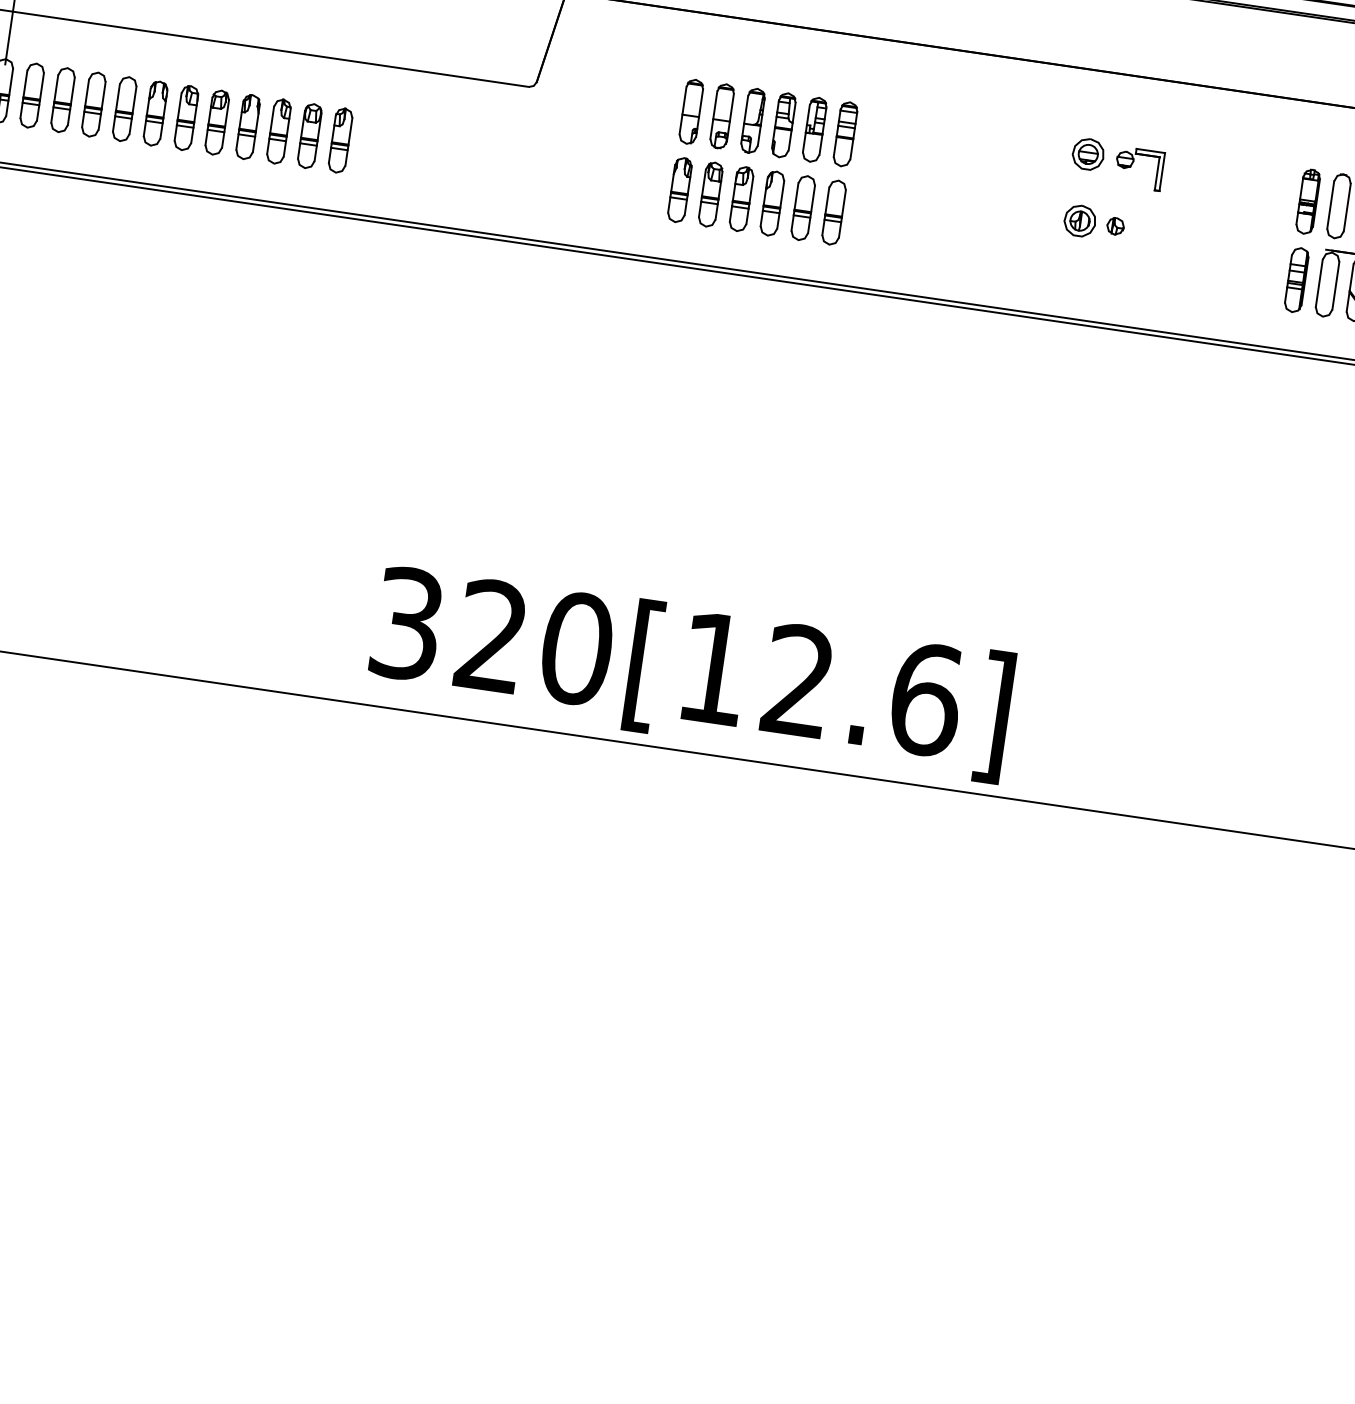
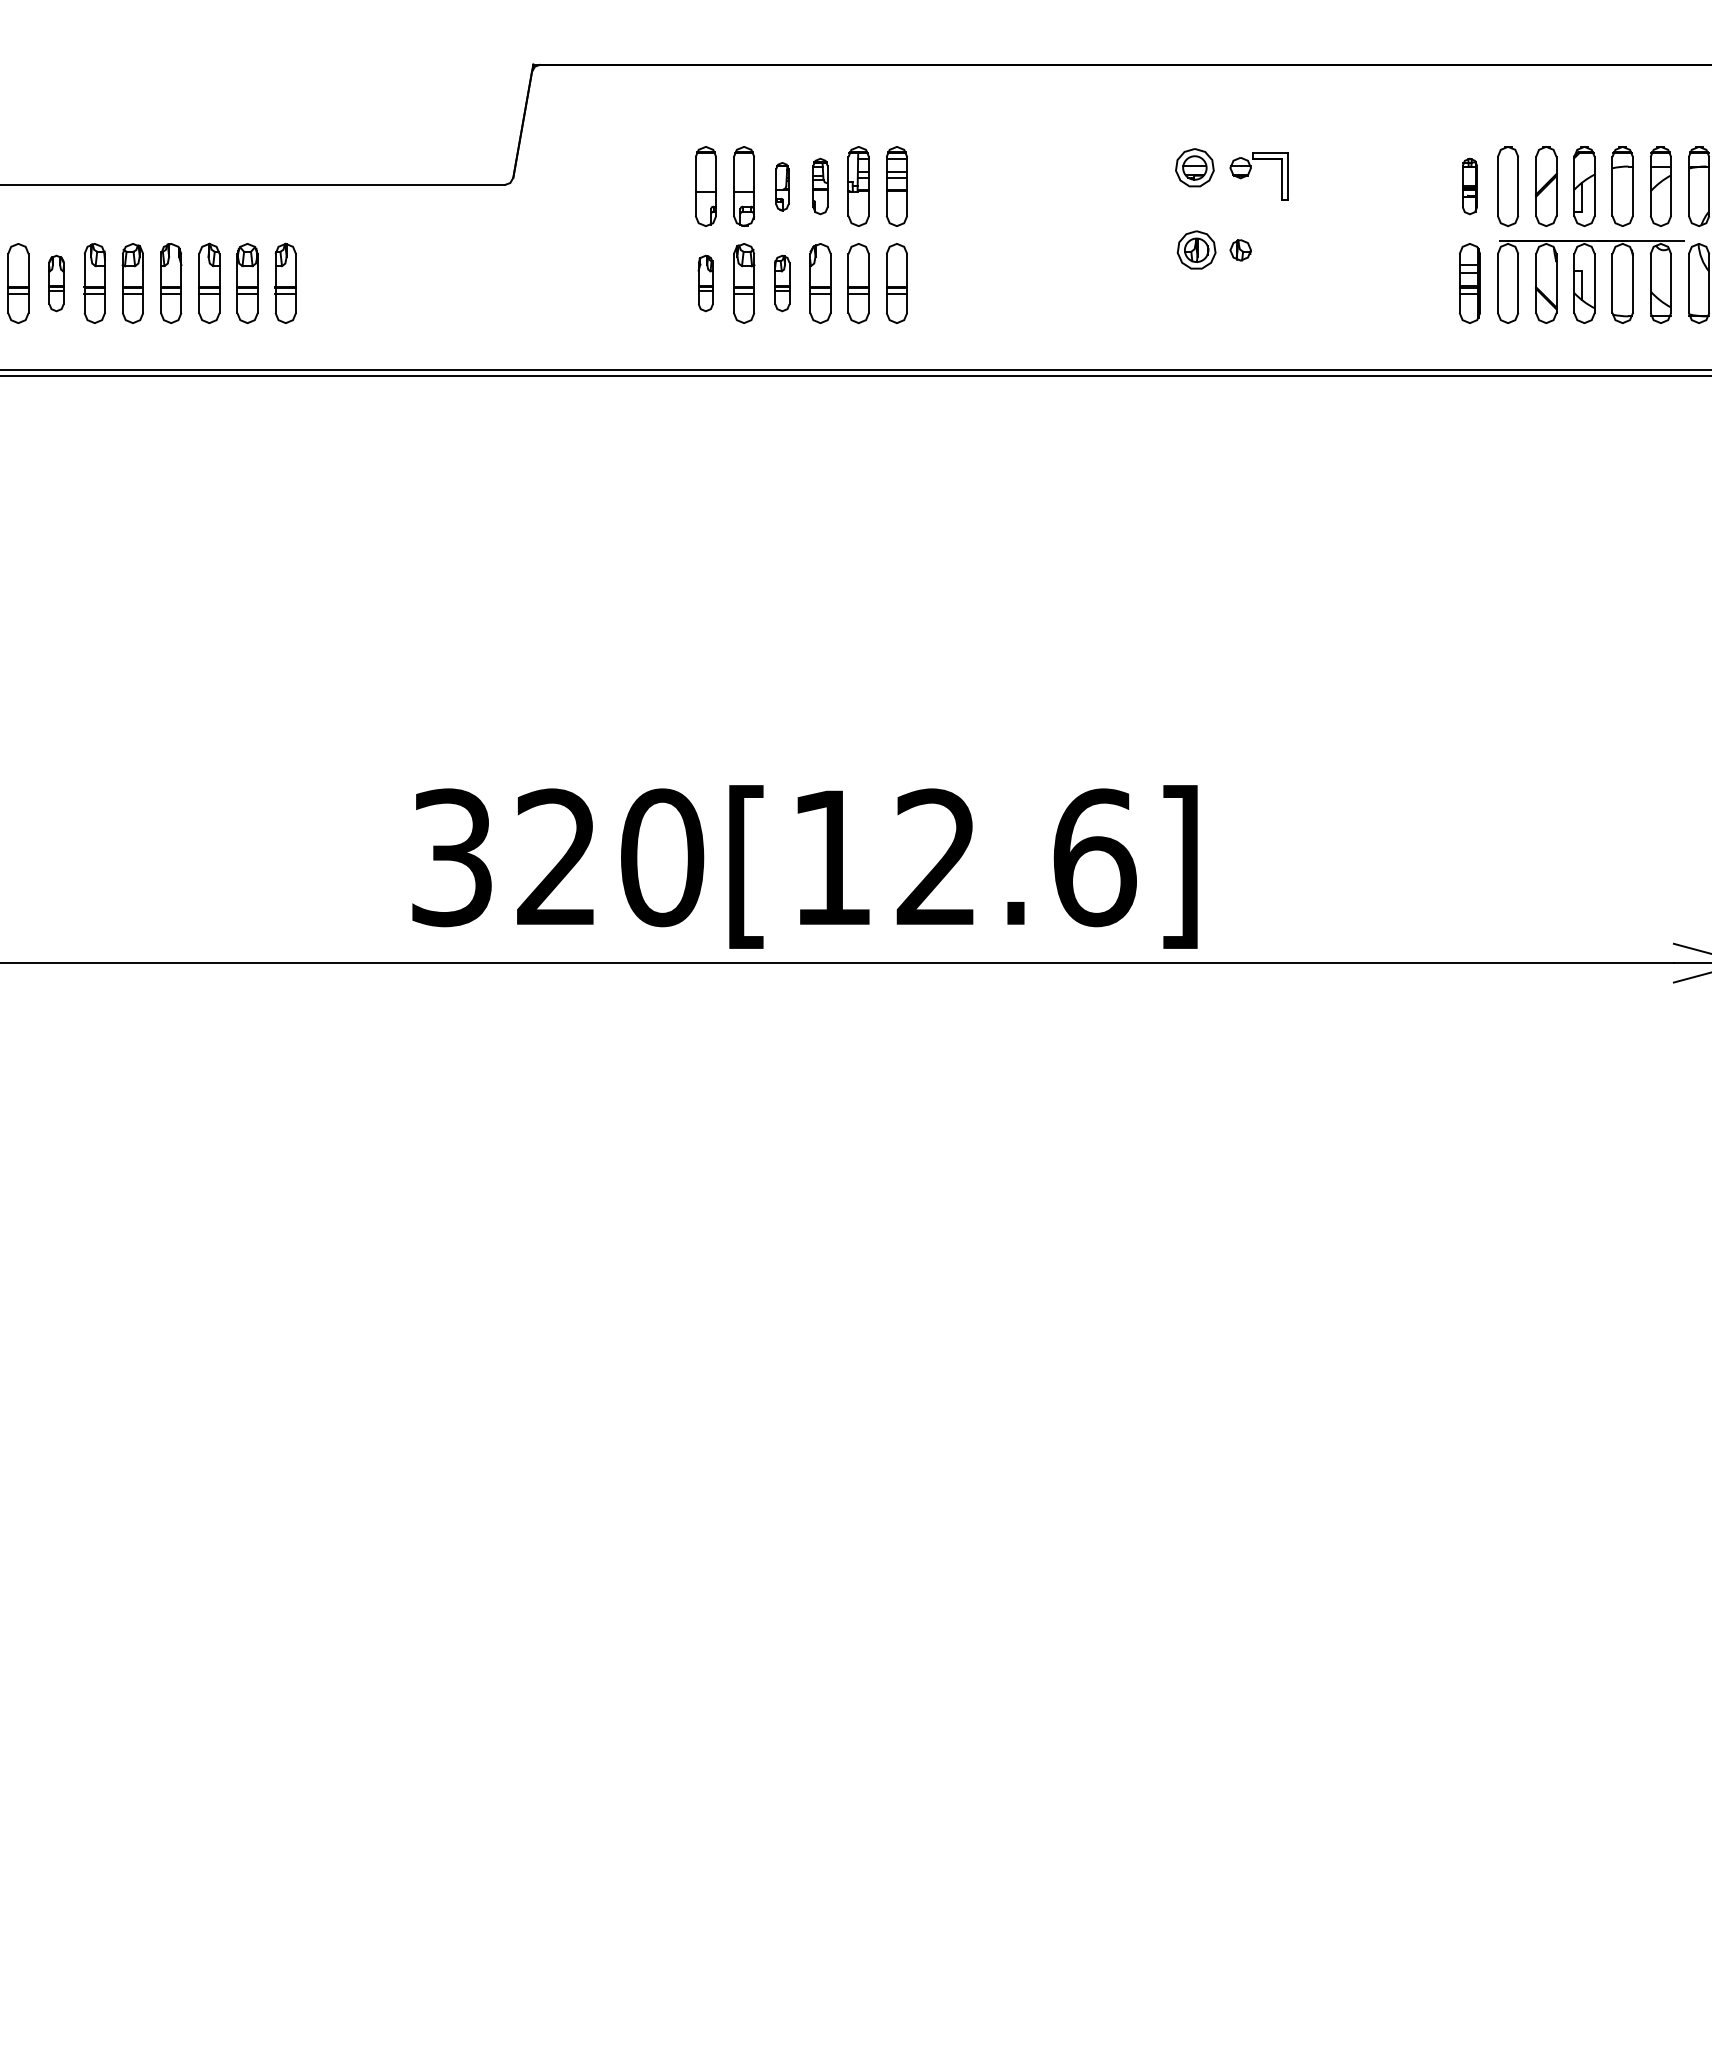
part: (155, 113) -> (56, 283), size x0.7
part: (753, 120) -> (782, 186), size x0.6
part: (783, 125) -> (820, 186), size x0.7
part: (679, 190) -> (705, 283), size x0.7
part: (741, 199) -> (782, 283), size x0.7
part: (1307, 201) -> (1469, 186), size x0.7

